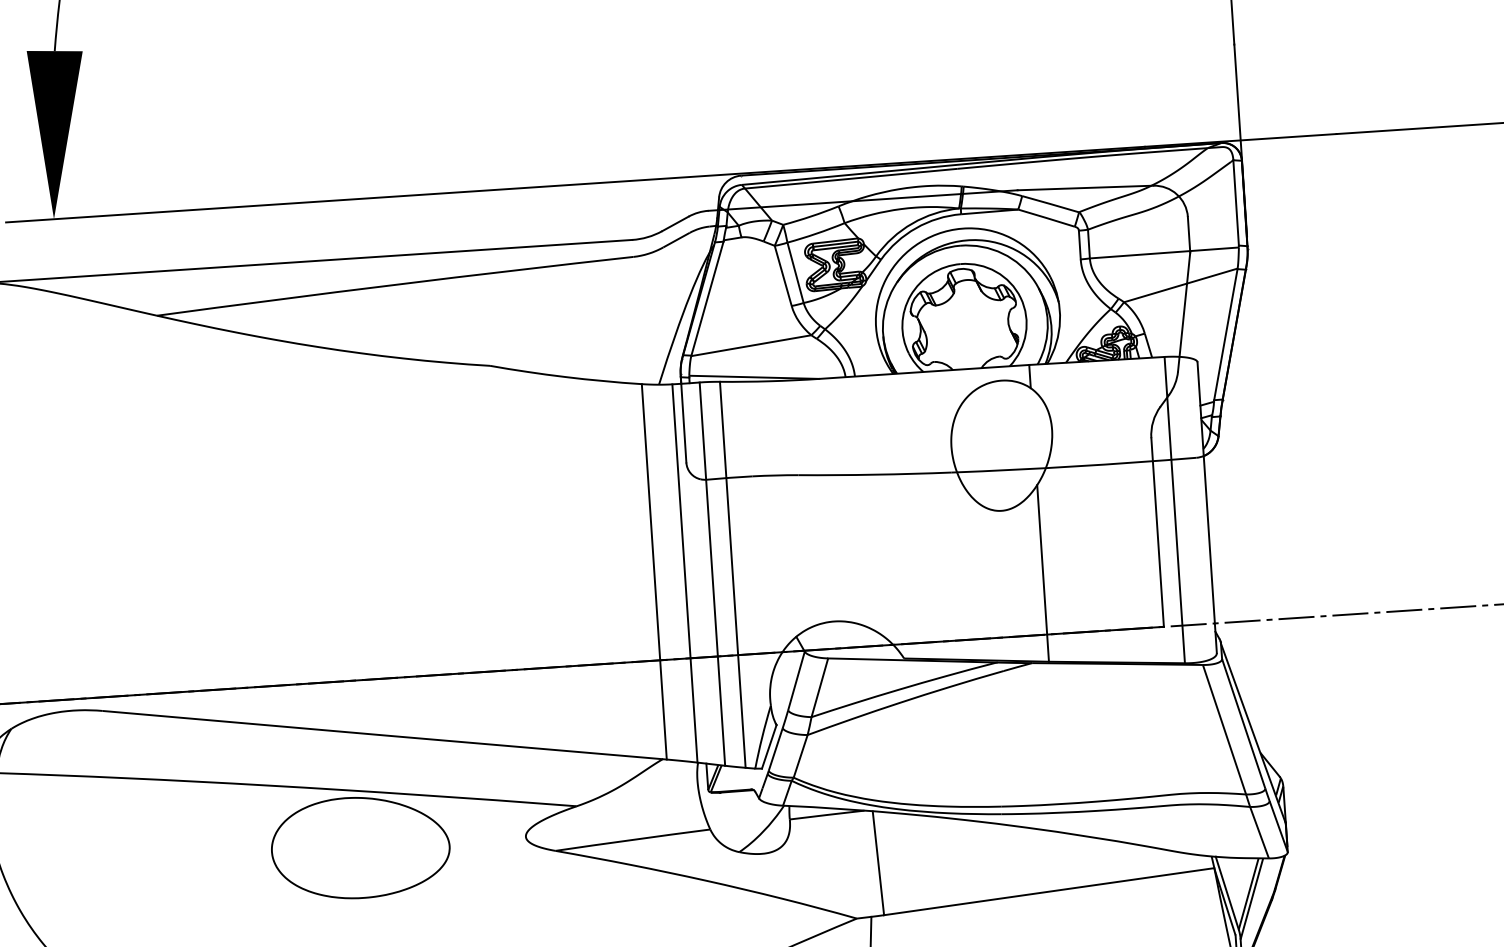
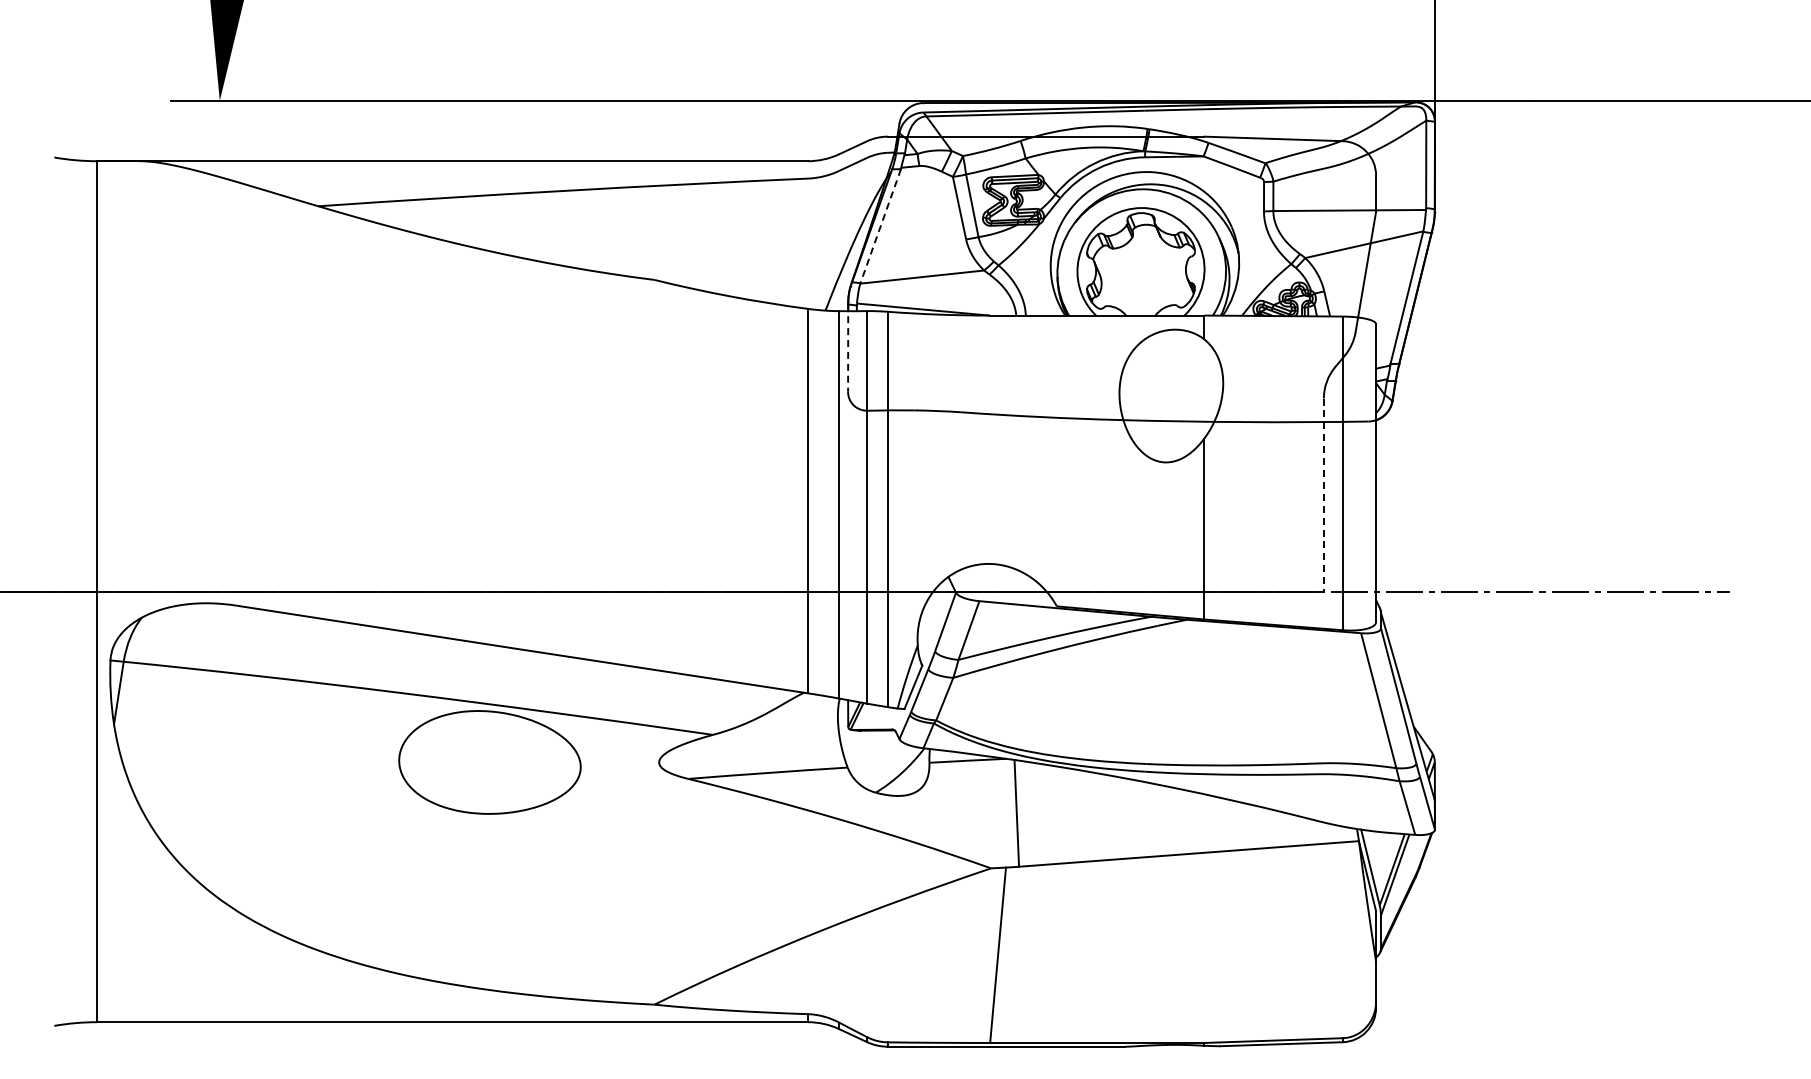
line: (707, 299) -> (880, 226), solid -> dashed
line: (683, 420) -> (848, 348), solid -> dashed
line: (1157, 532) -> (1323, 495), solid -> dashed

